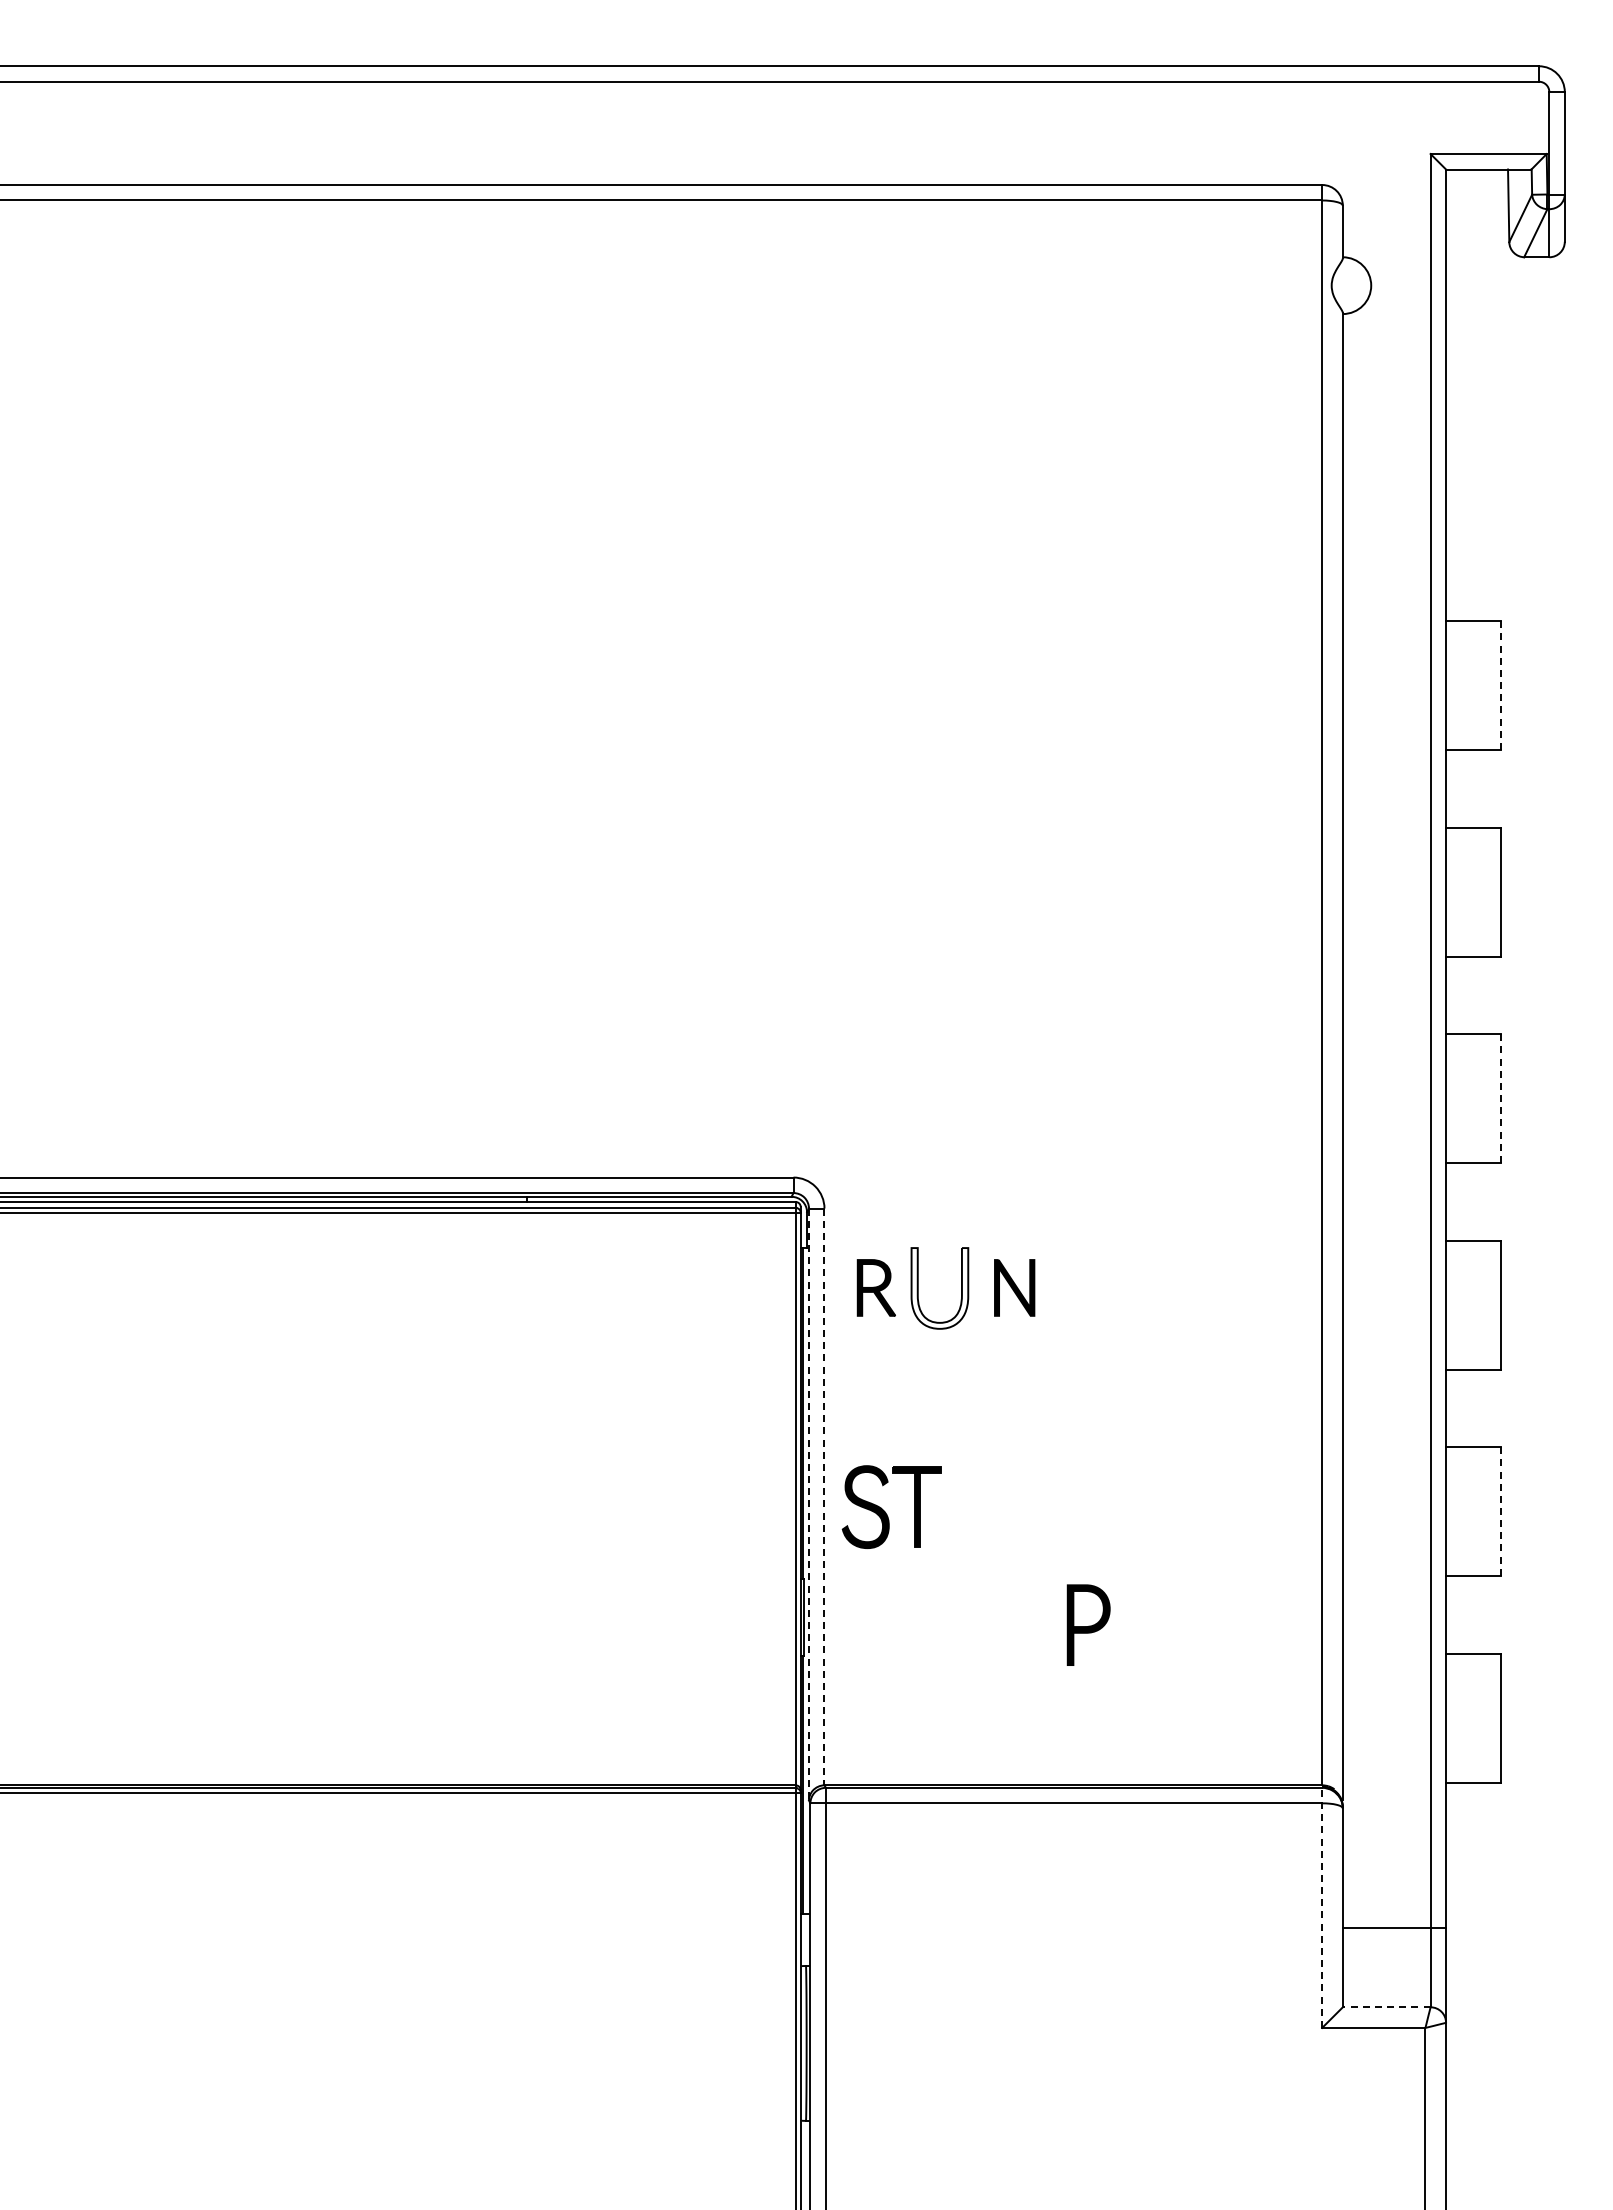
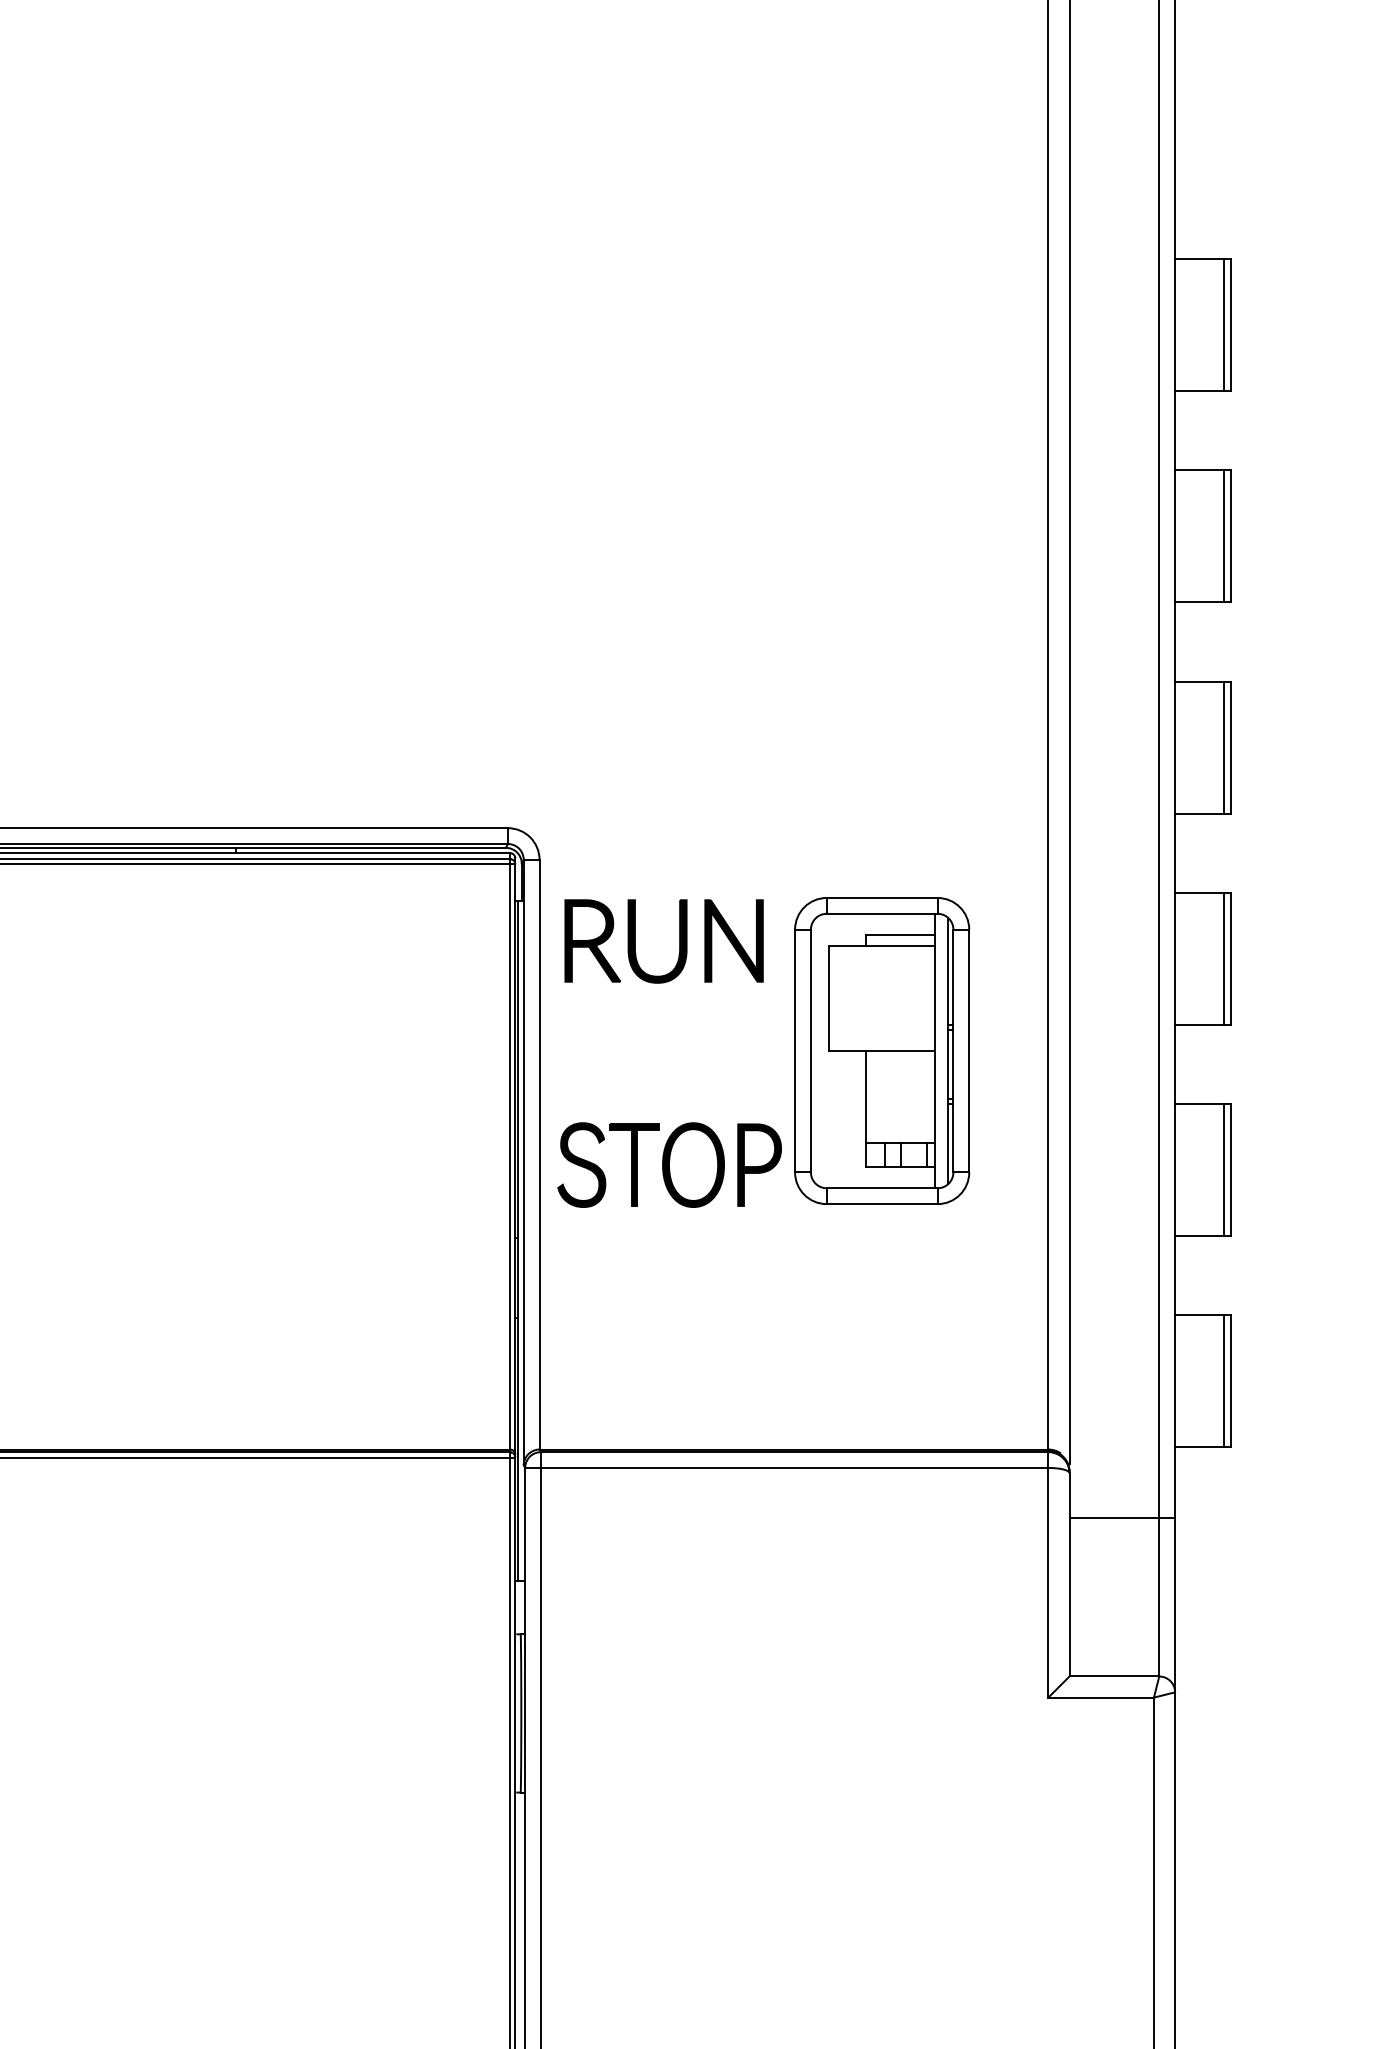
line: (1493, 685) -> (1223, 325), added
line: (1500, 685) -> (1230, 325), dashed -> solid
line: (1493, 891) -> (1223, 535), added
line: (1493, 1098) -> (1223, 747), added
line: (1500, 1098) -> (1230, 747), dashed -> solid
part: (876, 1287) -> (592, 940), size x1.43
part: (1014, 1287) -> (733, 940), size x1.43
fill: (939, 1288) -> (657, 941), added
line: (1493, 1304) -> (1223, 957), added
part: (1159, 1395) -> (882, 1050), added
line: (824, 1497) -> (539, 1155), dashed -> solid
line: (809, 1505) -> (524, 1163), dashed -> solid
part: (974, 1506) -> (692, 1164), added
line: (1493, 1511) -> (1223, 1169), added
line: (1500, 1511) -> (1230, 1169), dashed -> solid
part: (1088, 1624) -> (759, 1164), moved
line: (1493, 1717) -> (1223, 1380), added
line: (1322, 1907) -> (1048, 1574), dashed -> solid
line: (1394, 1928) -> (1122, 1518), moved
line: (1386, 2007) -> (1114, 1676), dashed -> solid

